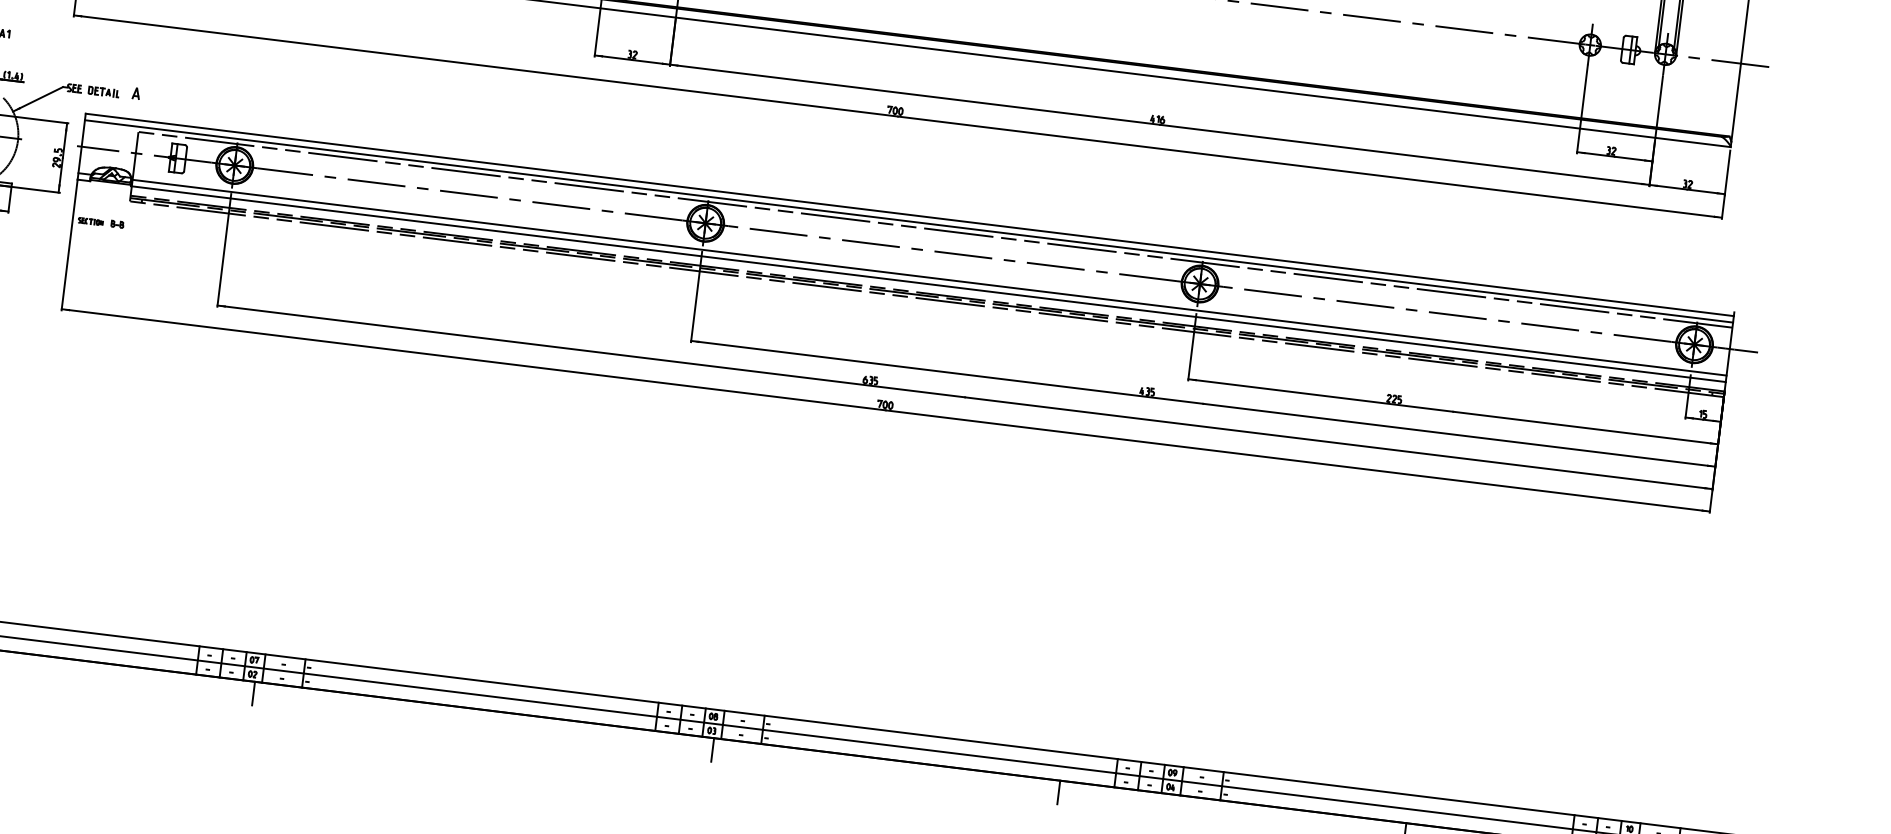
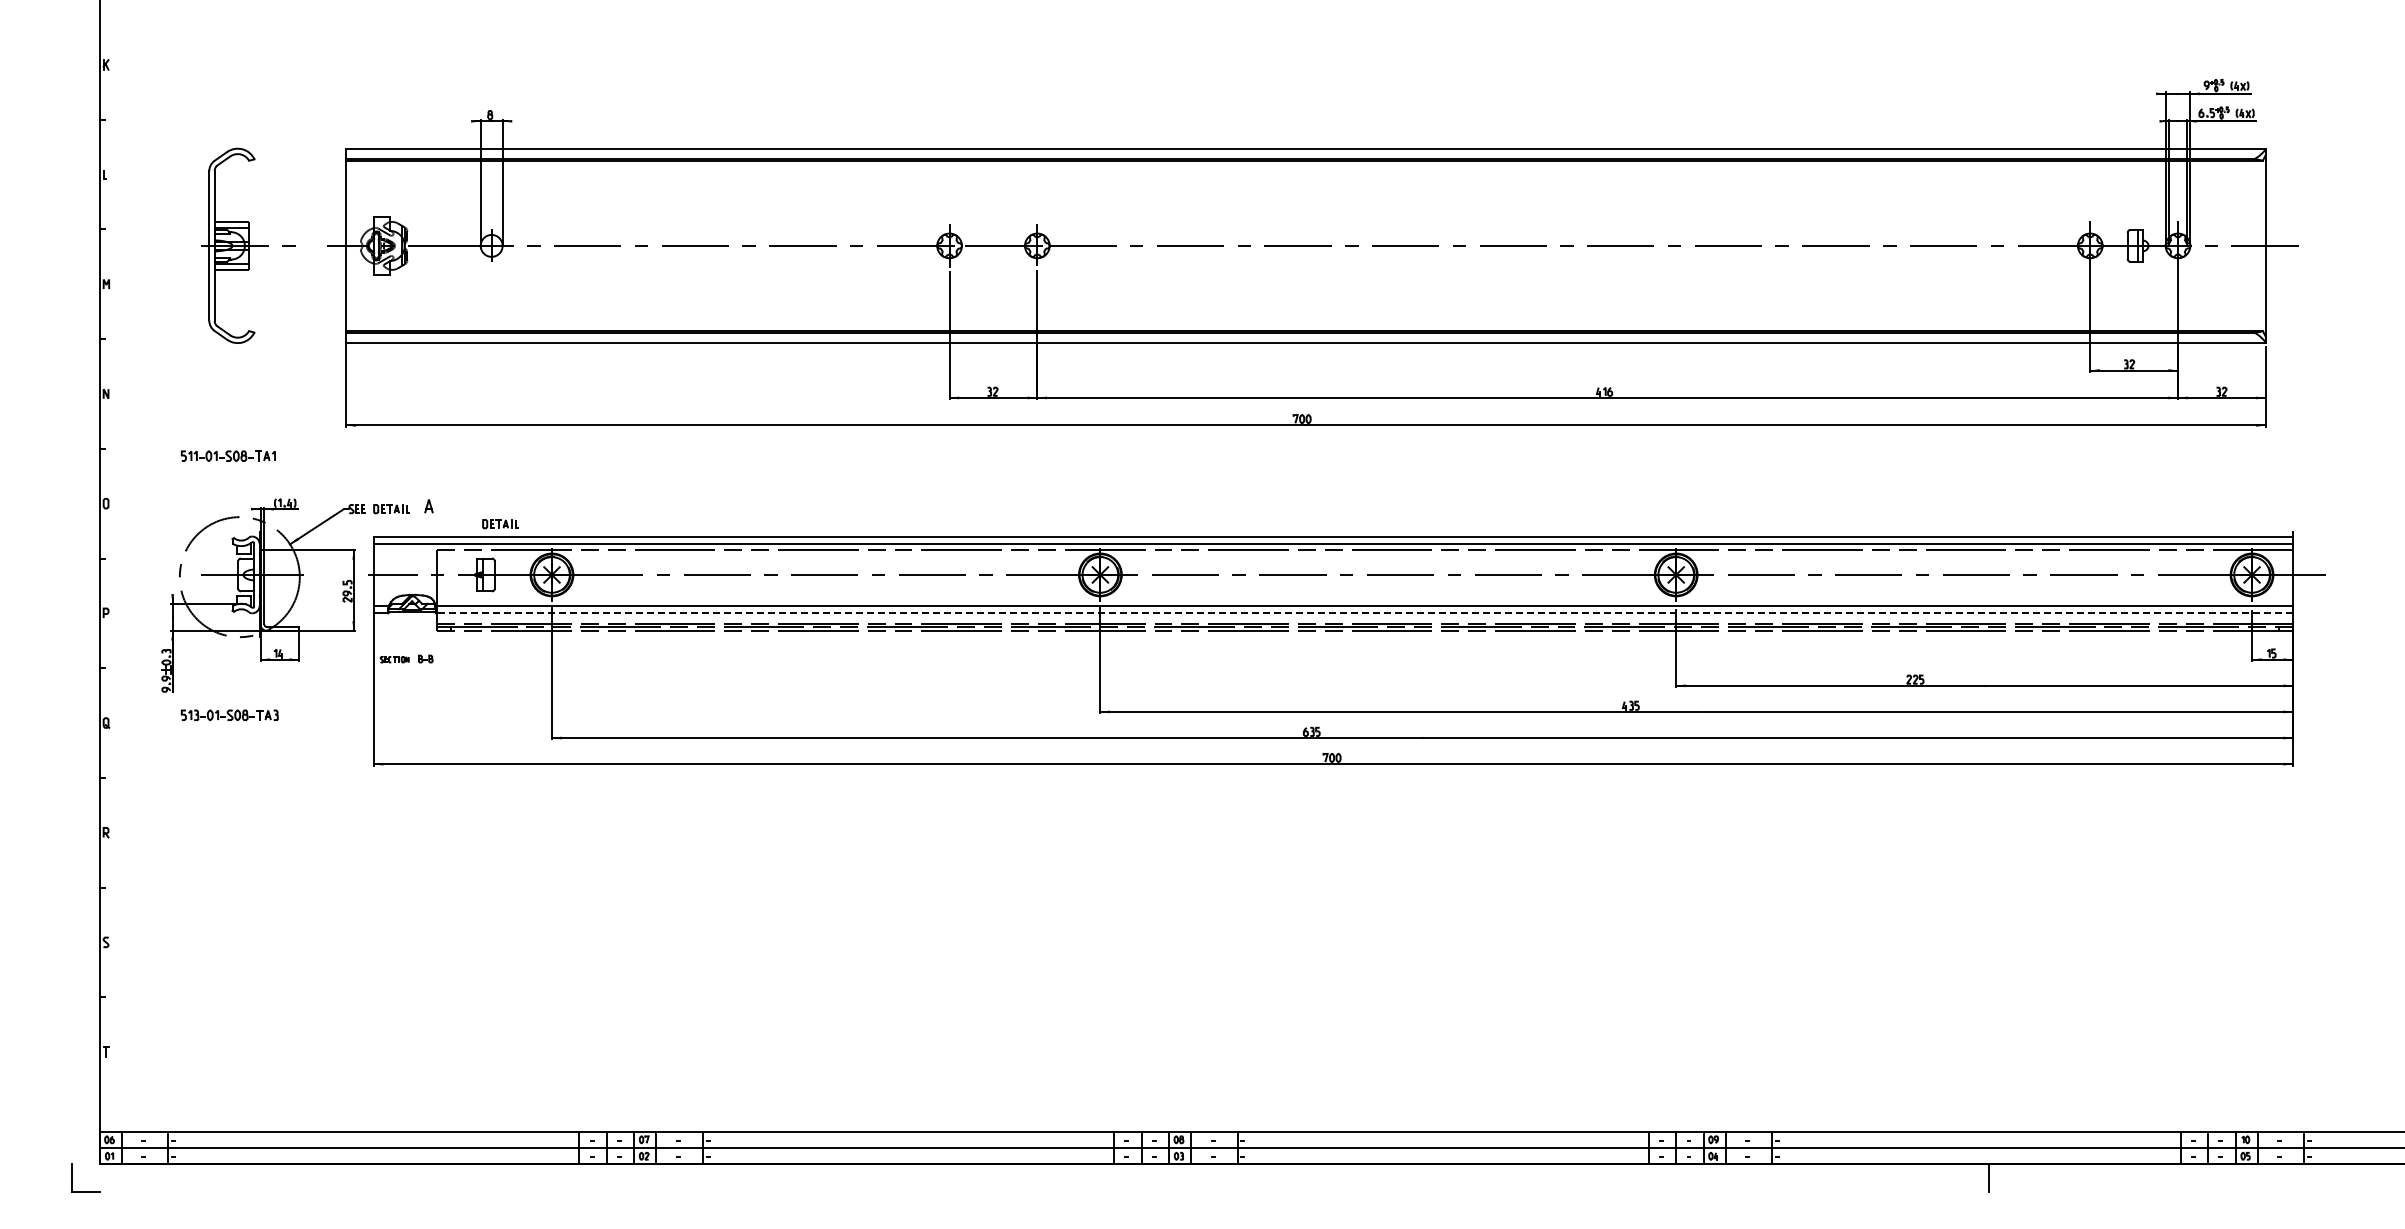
part: (195, 116) -> (500, 524), added
line: (928, 284) -> (1364, 613), solid -> dashed
line: (253, 692) -> (647, 1177), removed
line: (712, 749) -> (1182, 1177), removed
line: (1058, 791) -> (1585, 1177), removed

